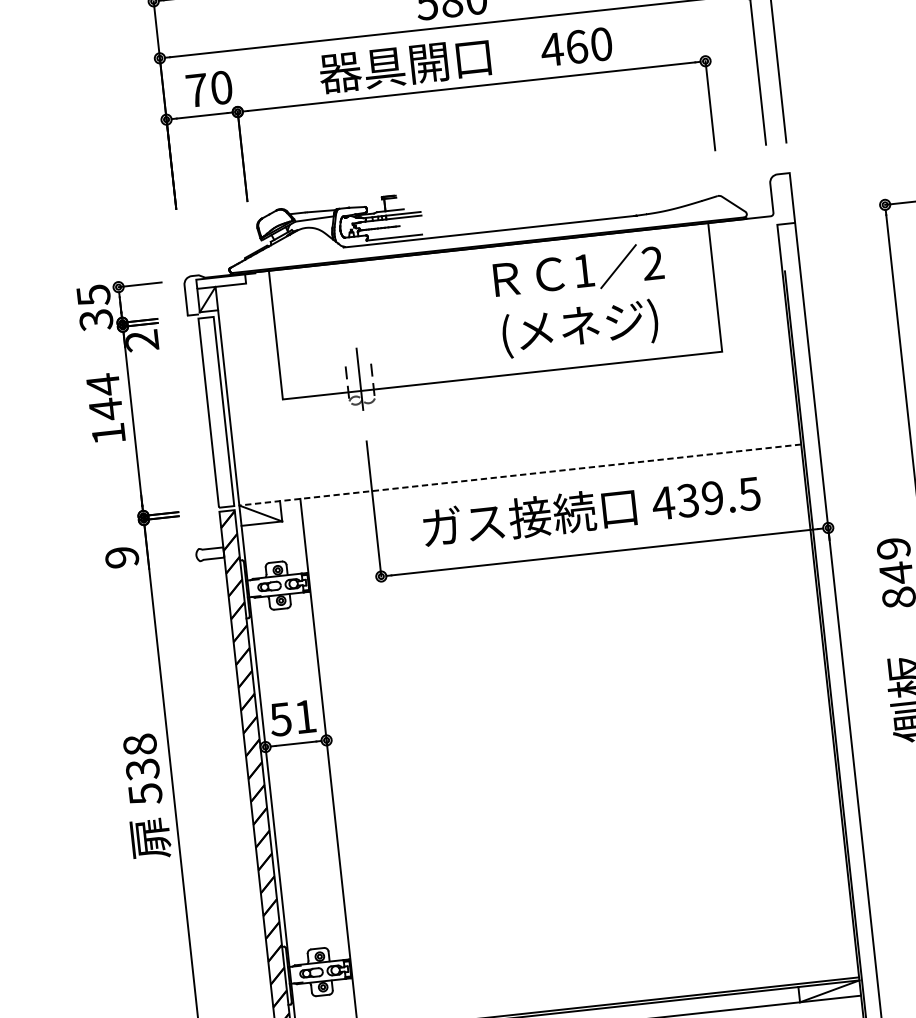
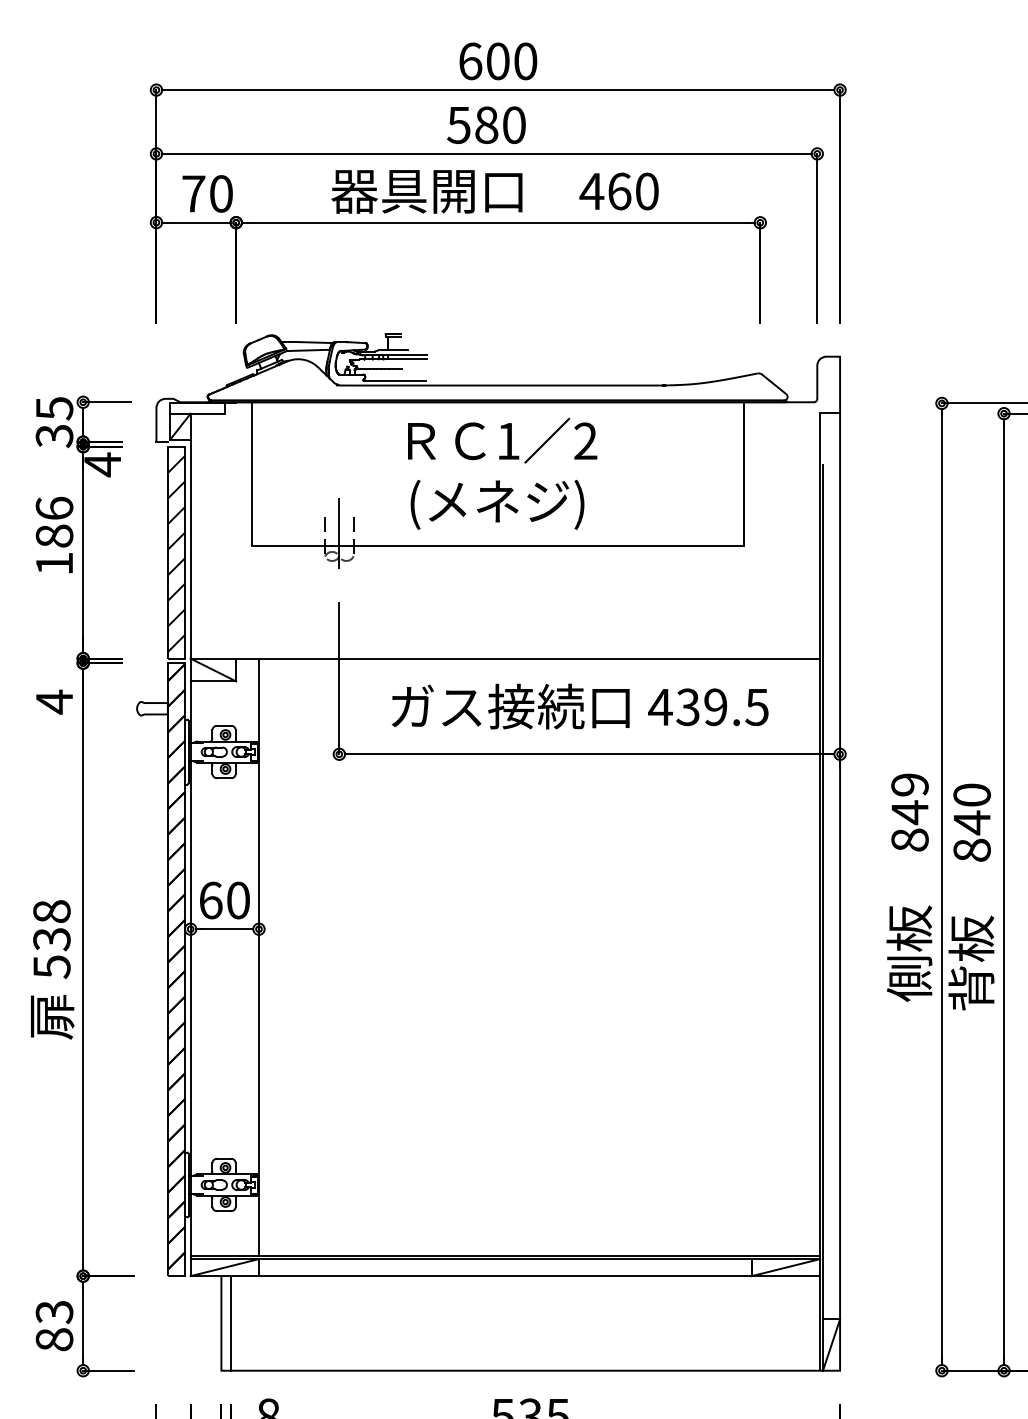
text: (581, 300) -> (502, 473), moved
text: (141, 340) -> (102, 464), 2 -> 4
text: (104, 397) -> (54, 522), 144 -> 186
hatch: (215, 409) -> (175, 549), added
line: (520, 474) -> (505, 658), dashed -> solid
text: (121, 556) -> (54, 701), 9 -> 4
text: (292, 718) -> (223, 900), 51 -> 60

